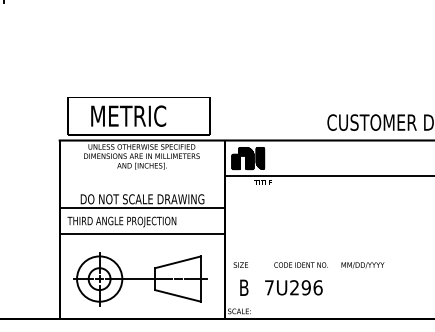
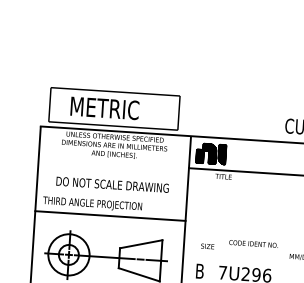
line: (141, 207) -> (111, 192), removed
text: (240, 264) -> (207, 245), moved
text: (300, 264) -> (253, 243), moved

